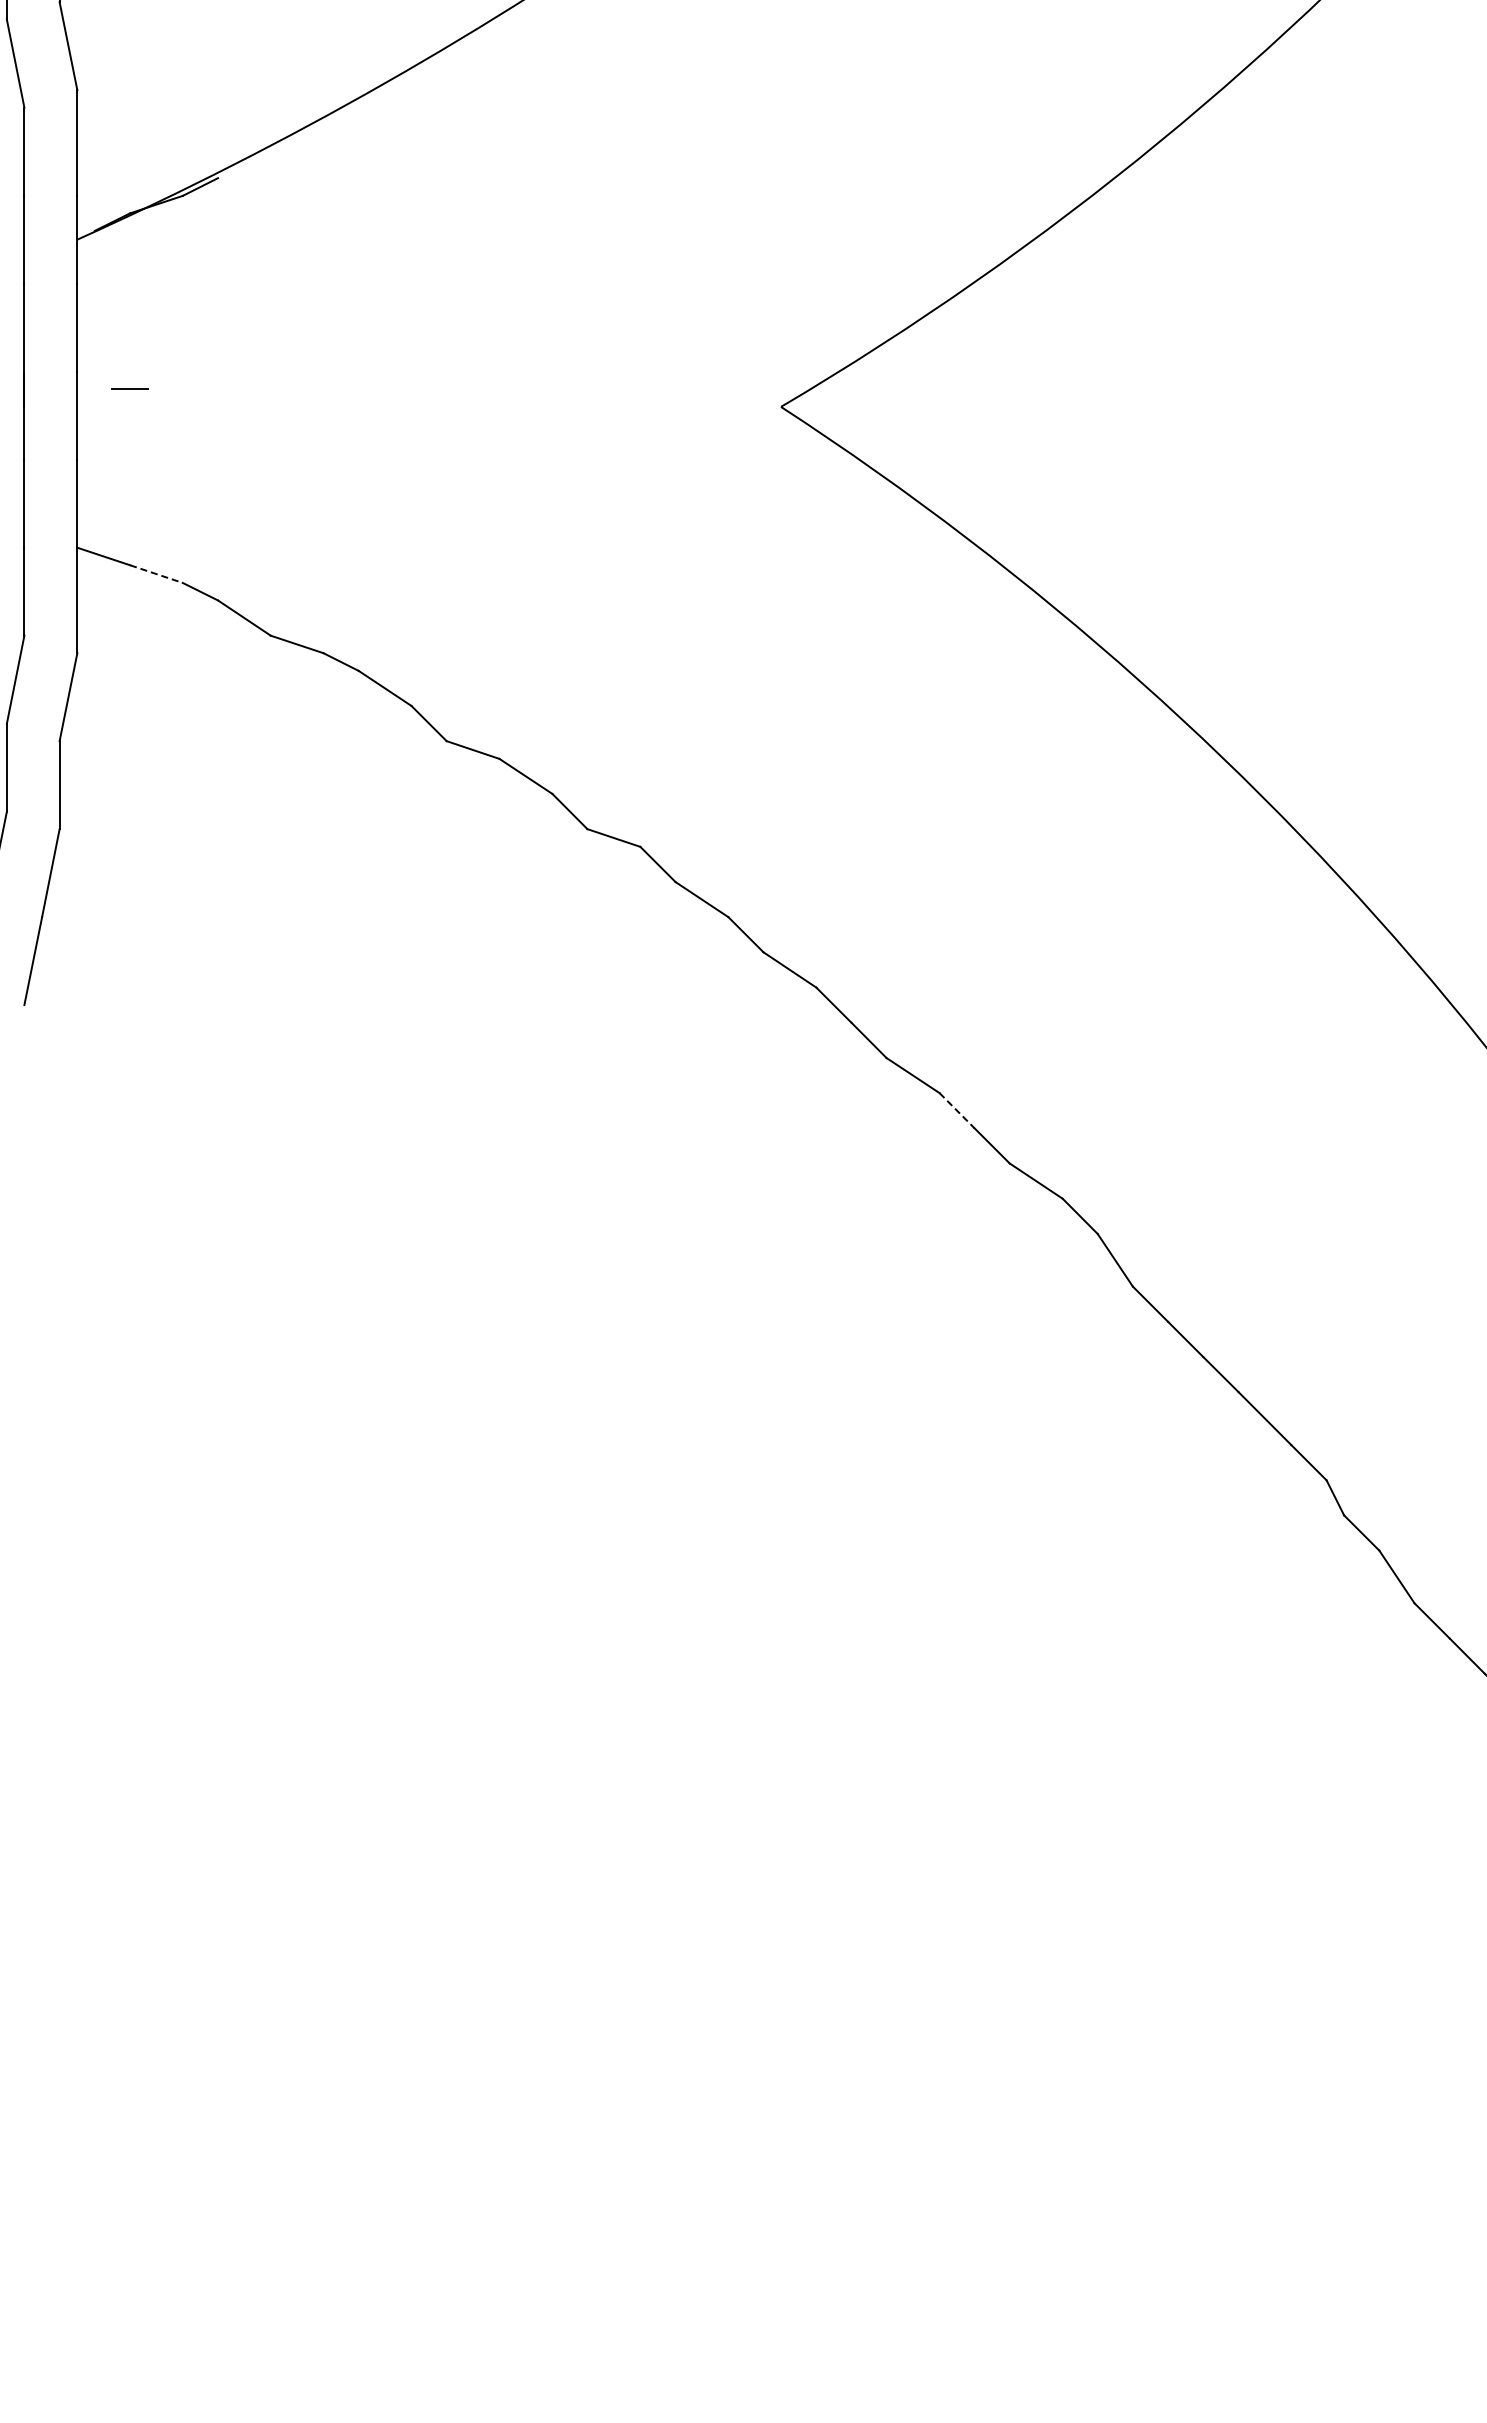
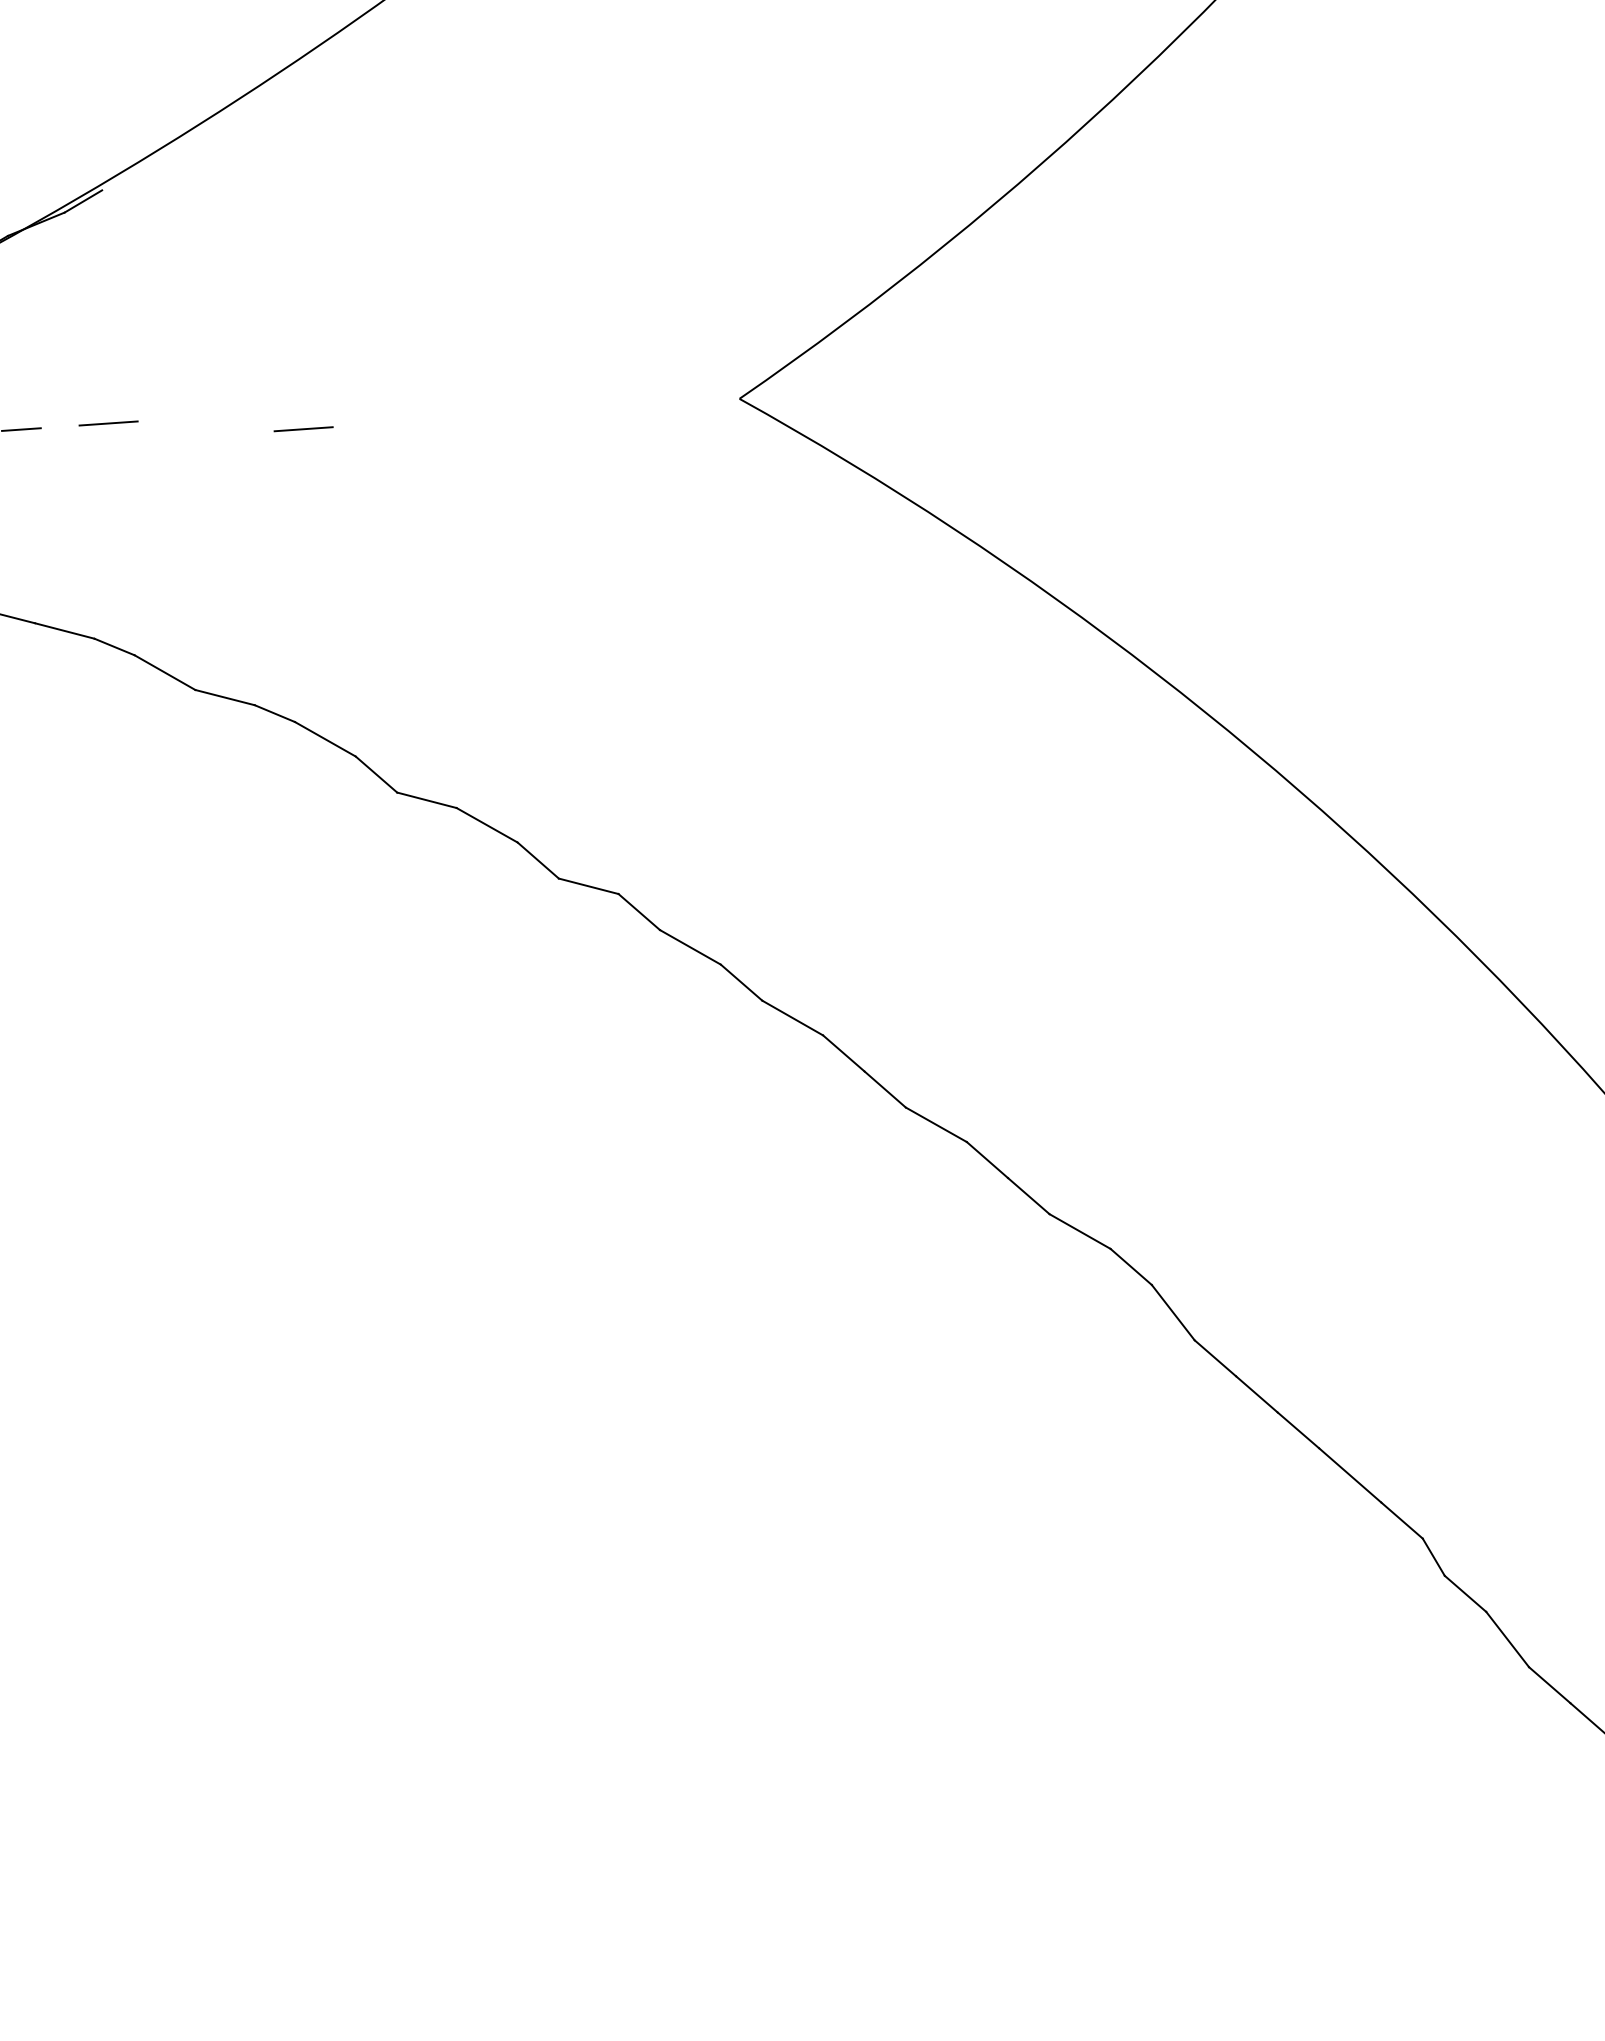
line: (208, 389) -> (107, 423), added
line: (384, 406) -> (302, 428), added
line: (156, 574) -> (64, 631), dashed -> solid
line: (957, 1110) -> (987, 1159), dashed -> solid

